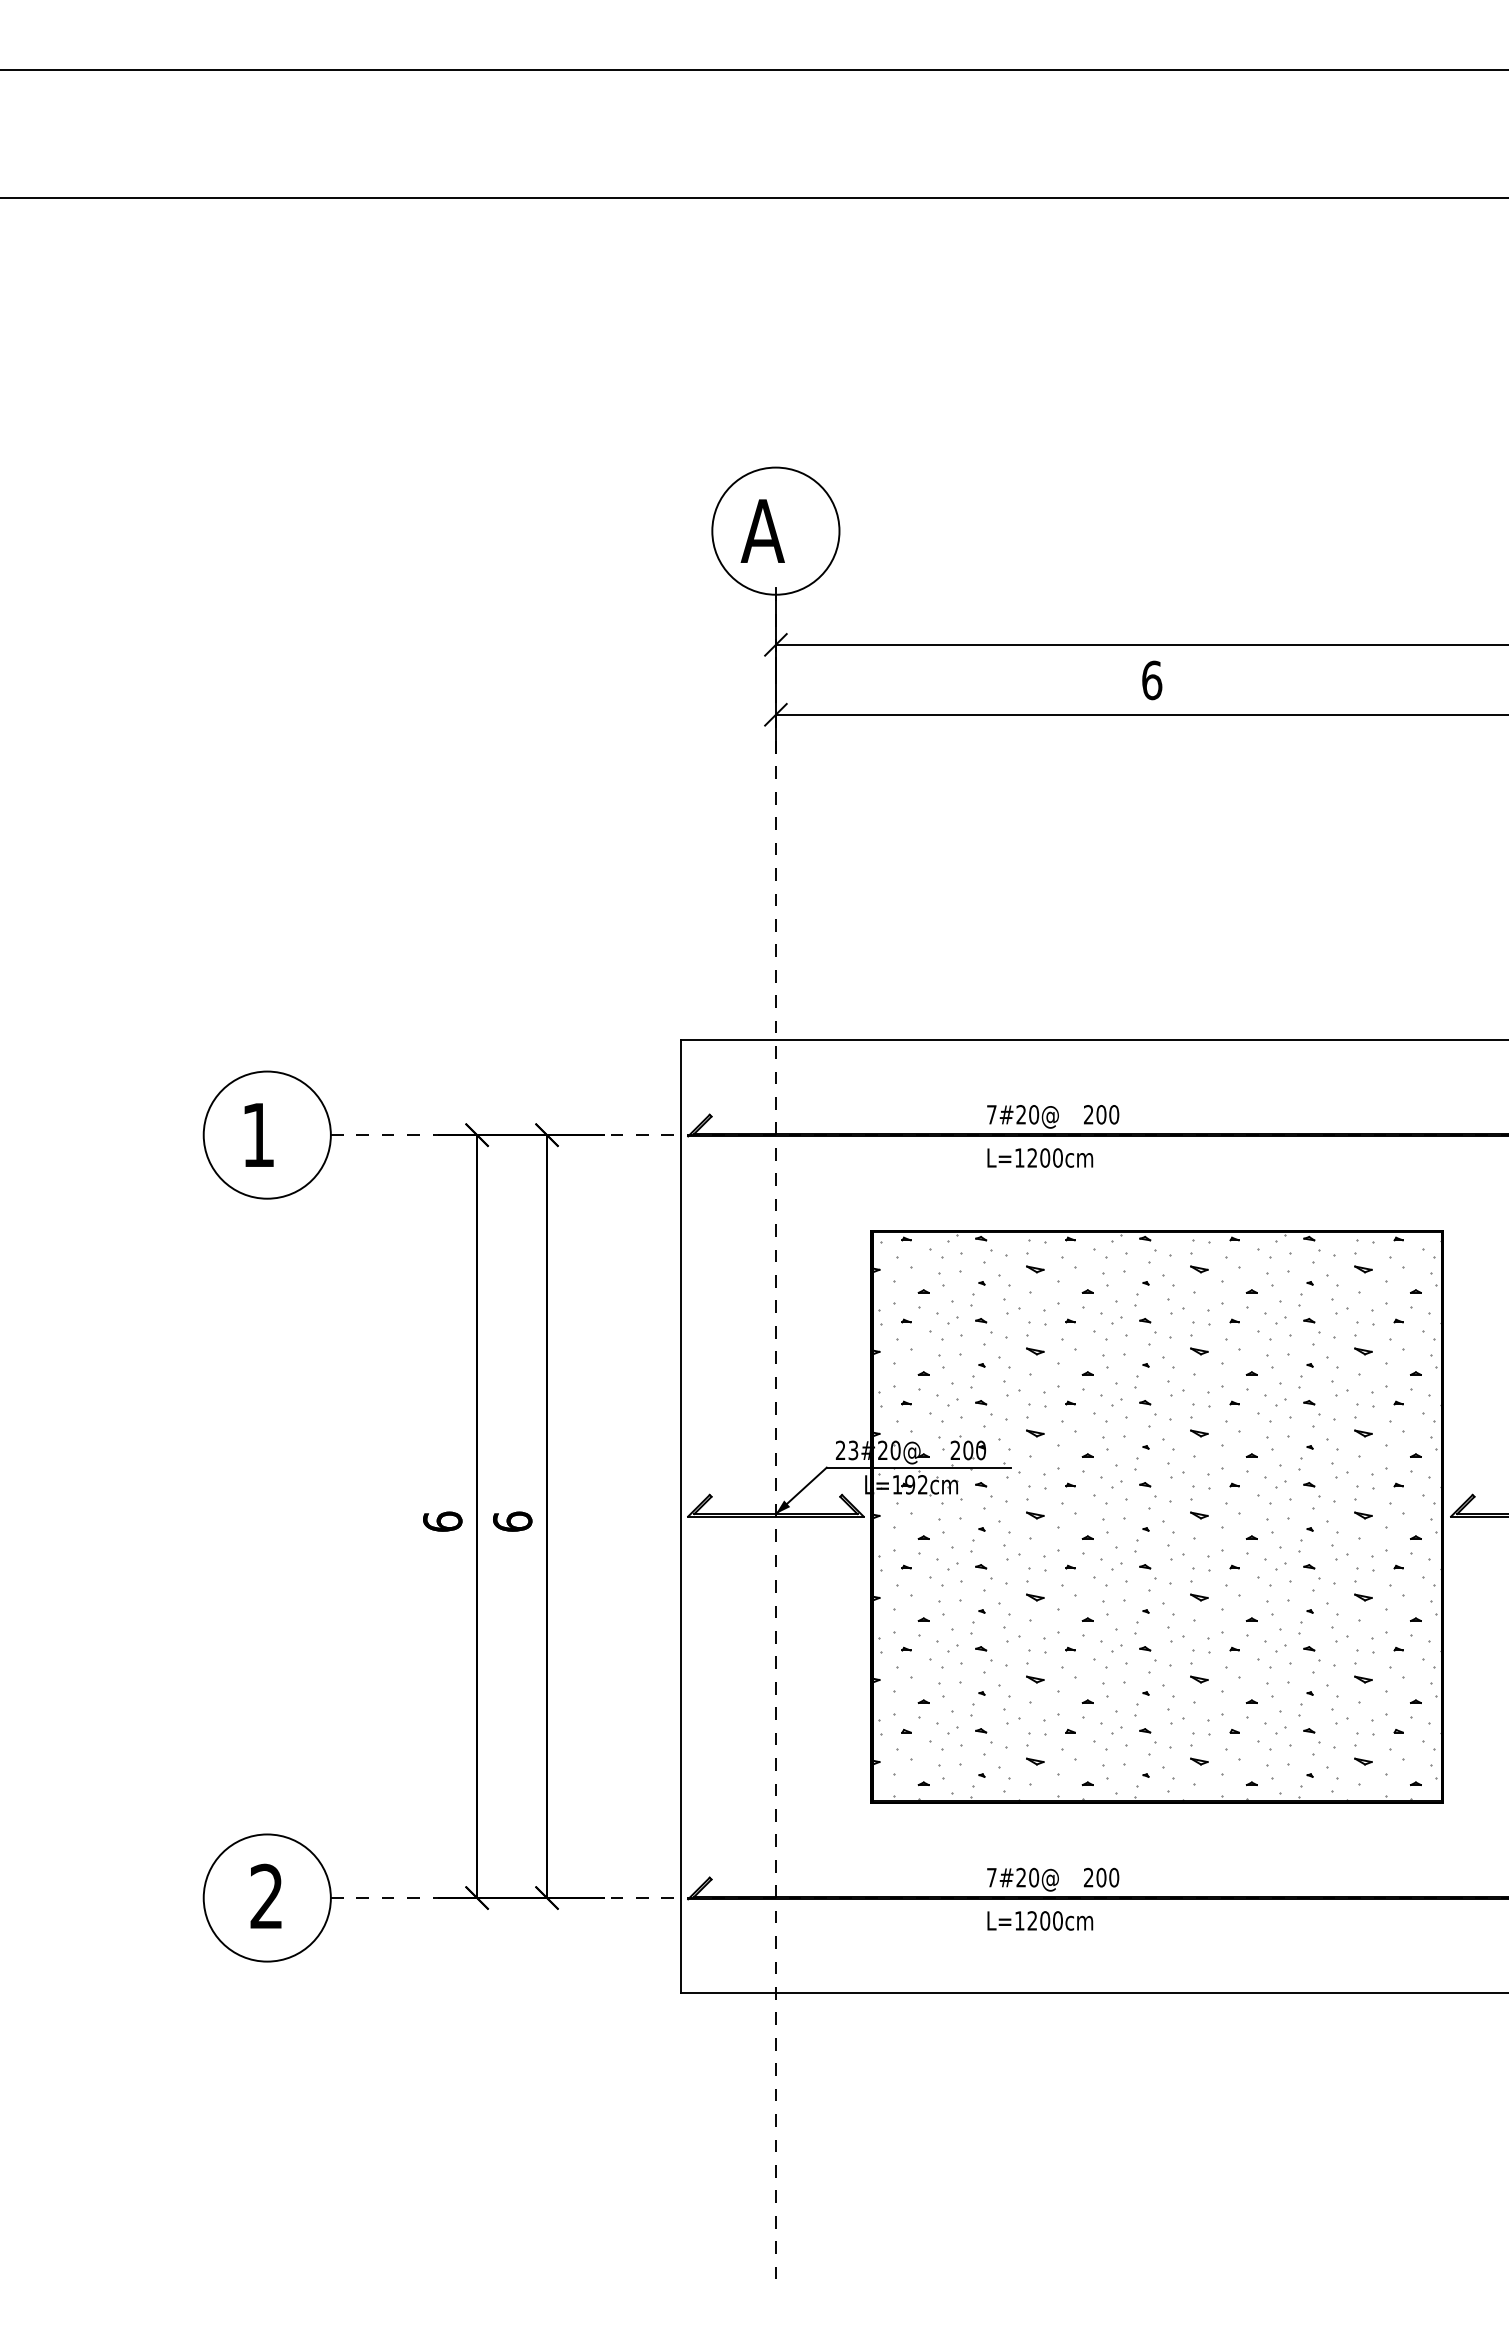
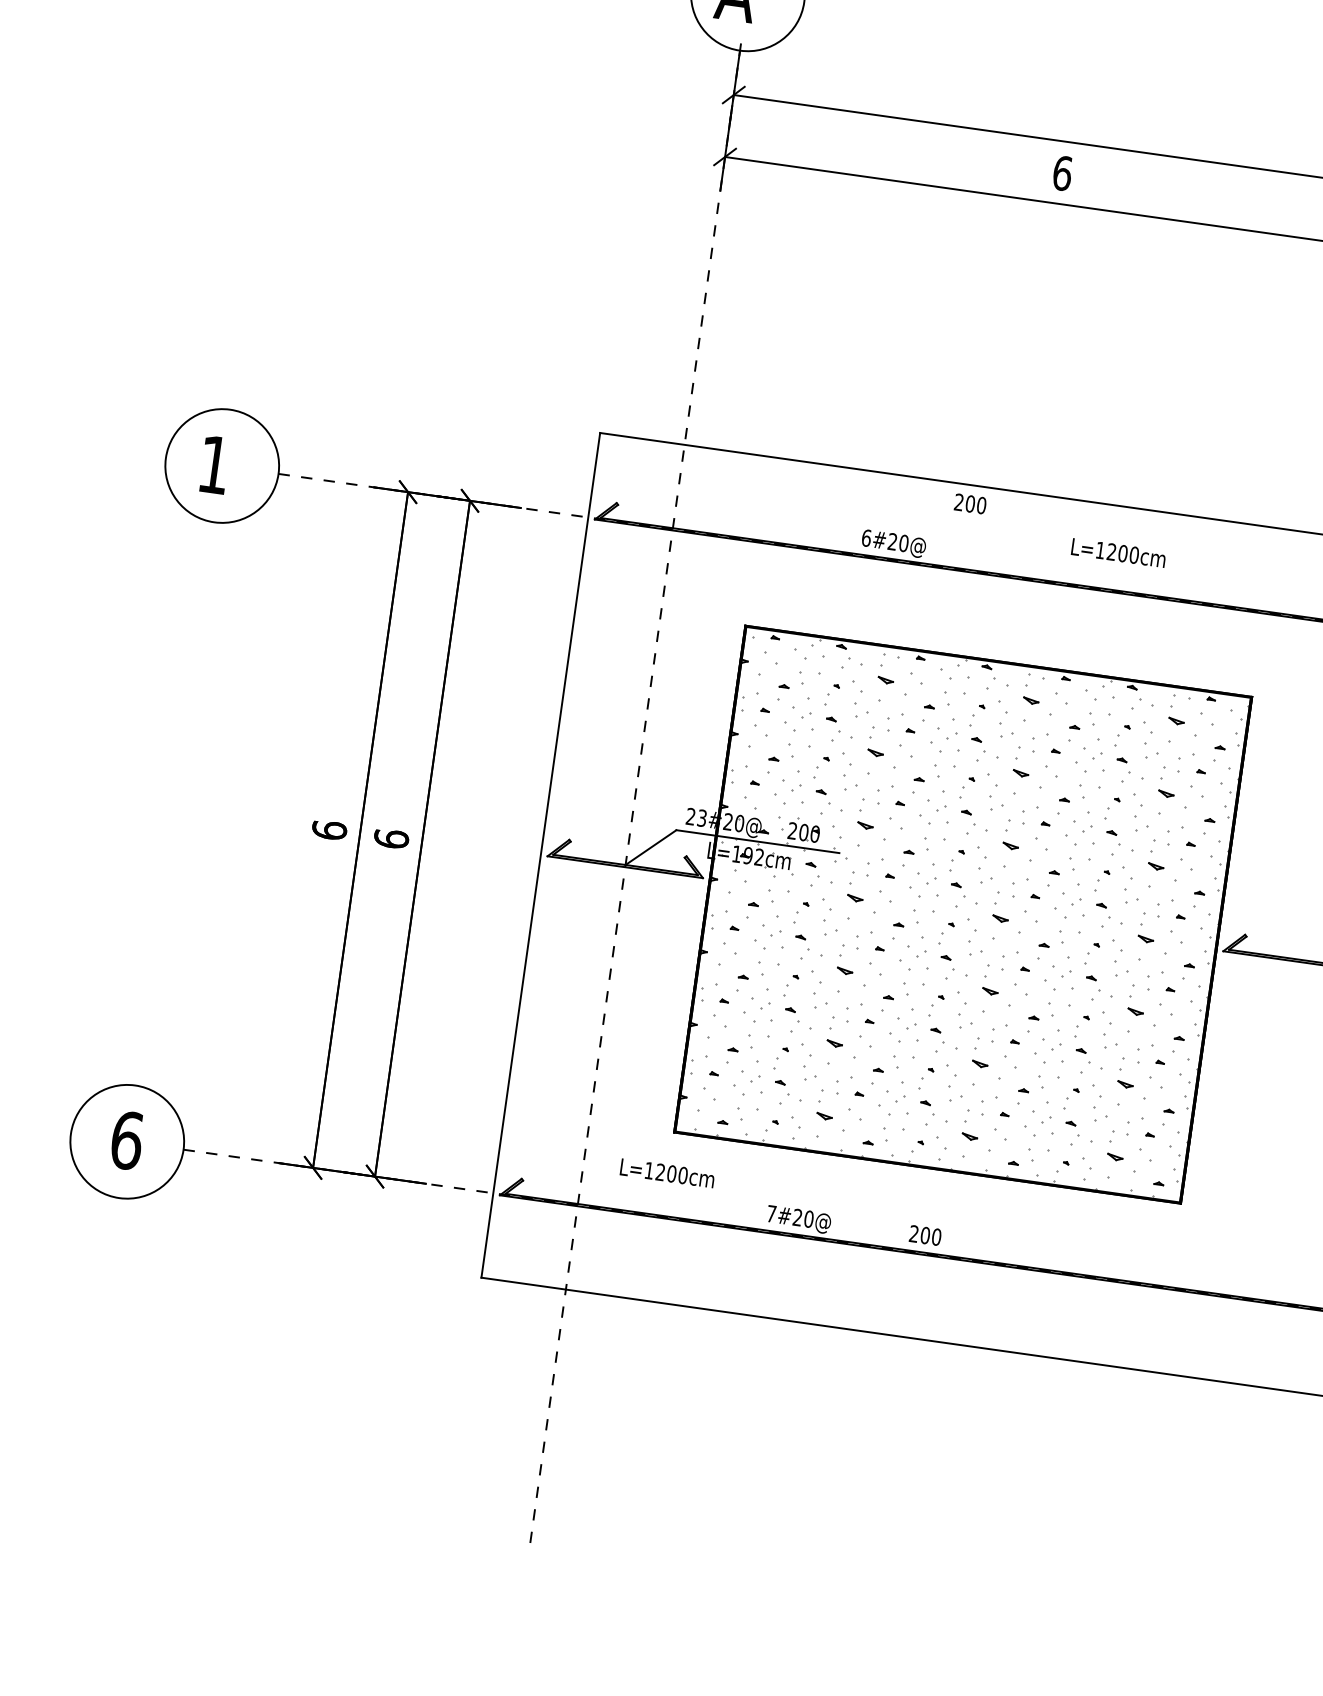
text: (991, 1114) -> (866, 537), 7#20@ -> 6#20@
text: (1101, 1114) -> (970, 503), moved
text: (1040, 1157) -> (1118, 552), moved
fill: (782, 1507) -> (632, 859), removed
text: (1101, 1877) -> (925, 1235), moved
text: (266, 1896) -> (126, 1140), 2 -> 6
text: (1040, 1920) -> (667, 1173), moved

